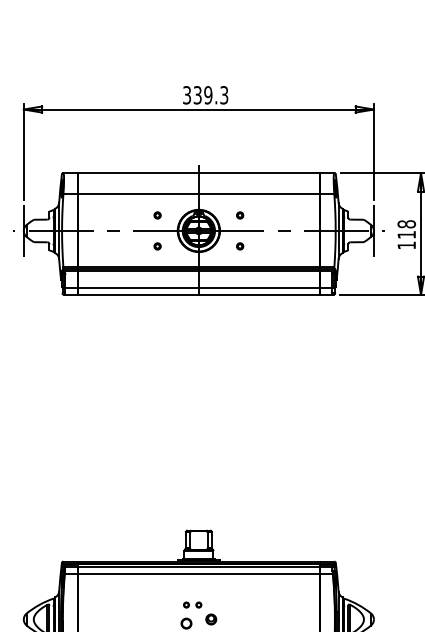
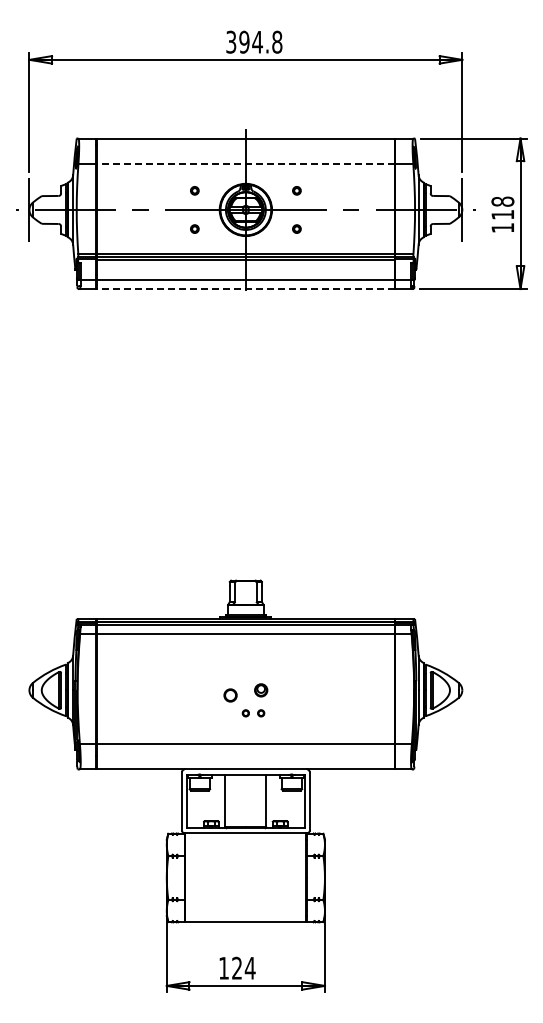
text: (210, 94) -> (260, 41), 339.3 -> 394.8
line: (198, 194) -> (245, 164), solid -> dashed
line: (198, 295) -> (245, 289), solid -> dashed
part: (192, 605) -> (237, 672), removed

